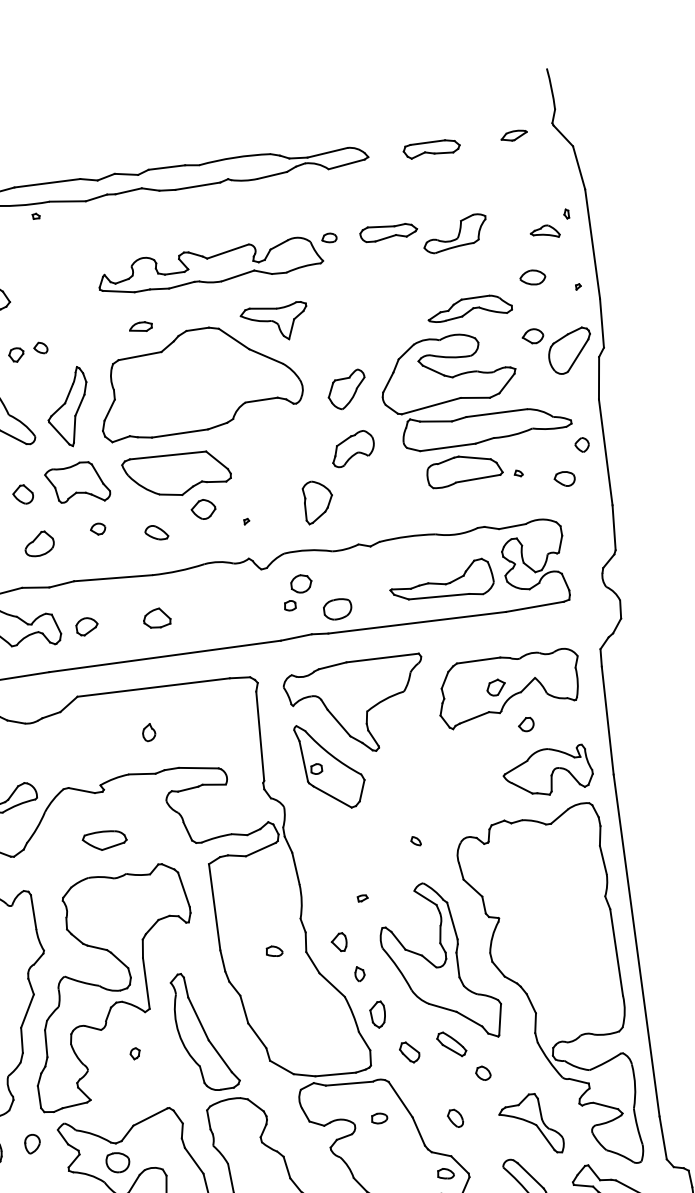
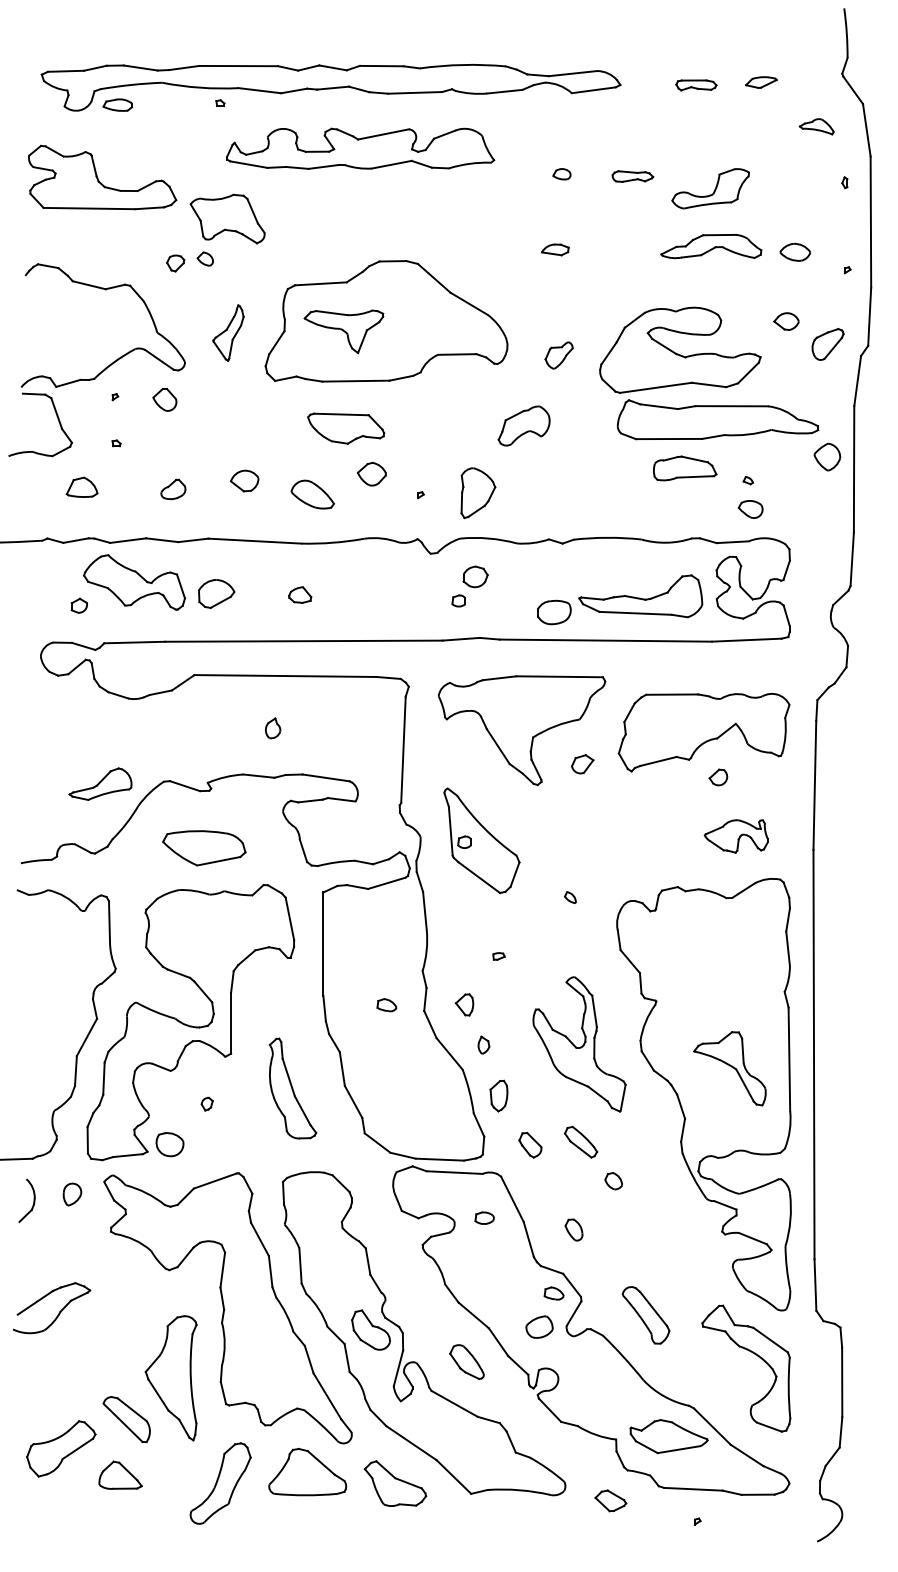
part: (514, 135) -> (761, 82), moved
part: (431, 149) -> (696, 85), size x0.6
part: (544, 231) -> (816, 126), moved
part: (388, 232) -> (632, 176), size x0.6
part: (210, 265) -> (360, 148), moved
part: (469, 308) -> (711, 246), moved
part: (274, 322) -> (343, 331), moved
part: (140, 326) -> (555, 249), moved
part: (569, 351) -> (827, 344), size x0.6
part: (346, 389) -> (558, 355), size x0.6
part: (68, 406) -> (228, 332), size x0.6
part: (582, 444) -> (827, 456), size x1.6
part: (352, 448) -> (523, 425), moved
part: (464, 470) -> (684, 468), size x0.7
part: (176, 474) -> (345, 428), size x0.6
part: (564, 479) -> (750, 509), moved
part: (77, 483) -> (227, 218), moved
part: (22, 494) -> (164, 399), moved
part: (318, 502) -> (478, 493), moved
part: (97, 528) -> (244, 480), size x1.6
part: (156, 532) -> (313, 493), size x1.6
part: (39, 544) -> (173, 489), size x0.7
part: (337, 609) -> (554, 612), moved
part: (156, 617) -> (299, 594), size x0.7
part: (86, 626) -> (216, 593), size x1.4
part: (496, 687) -> (582, 764), moved
part: (330, 765) -> (481, 840), moved
part: (547, 771) -> (736, 836), size x0.6
part: (104, 840) -> (204, 848), size x1.6
part: (439, 962) -> (579, 1044), size x0.7
part: (204, 1031) -> (292, 1088), size x0.7
part: (530, 1125) -> (729, 1068), moved
part: (117, 1162) -> (169, 1144), moved

